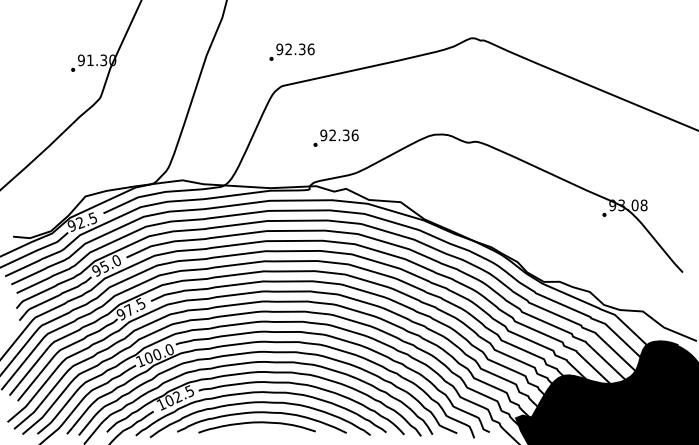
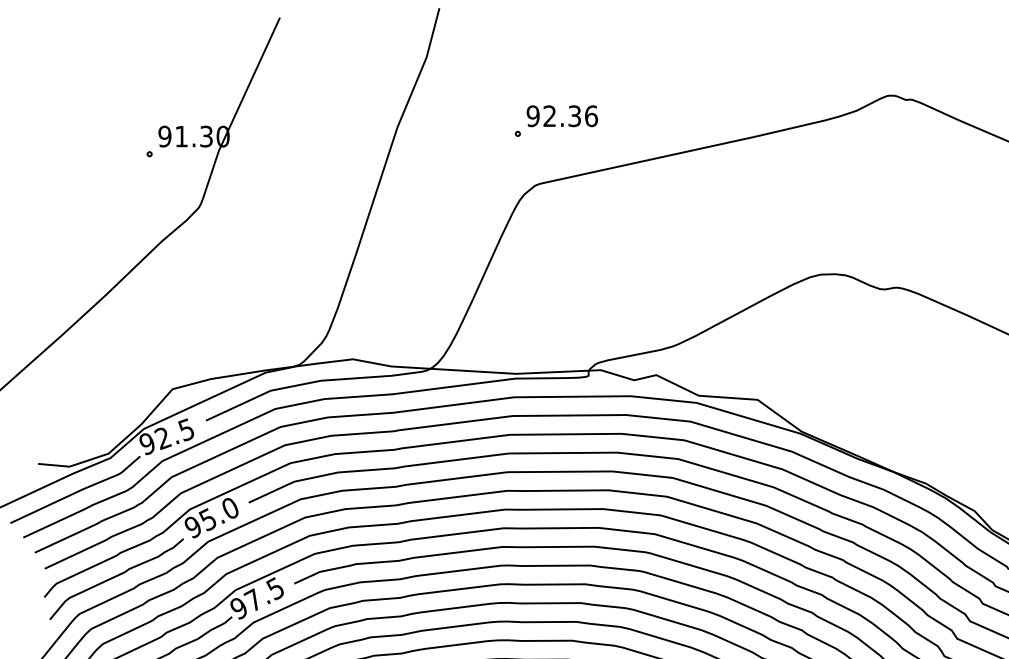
part: (335, 137) -> (636, 279), removed

